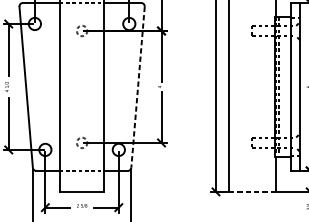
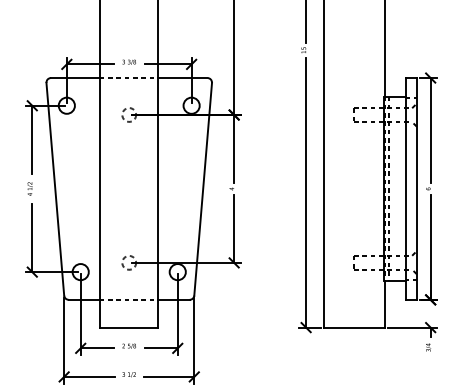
line: (138, 87) -> (203, 189), dashed -> solid
line: (252, 191) -> (354, 327), dashed -> solid

